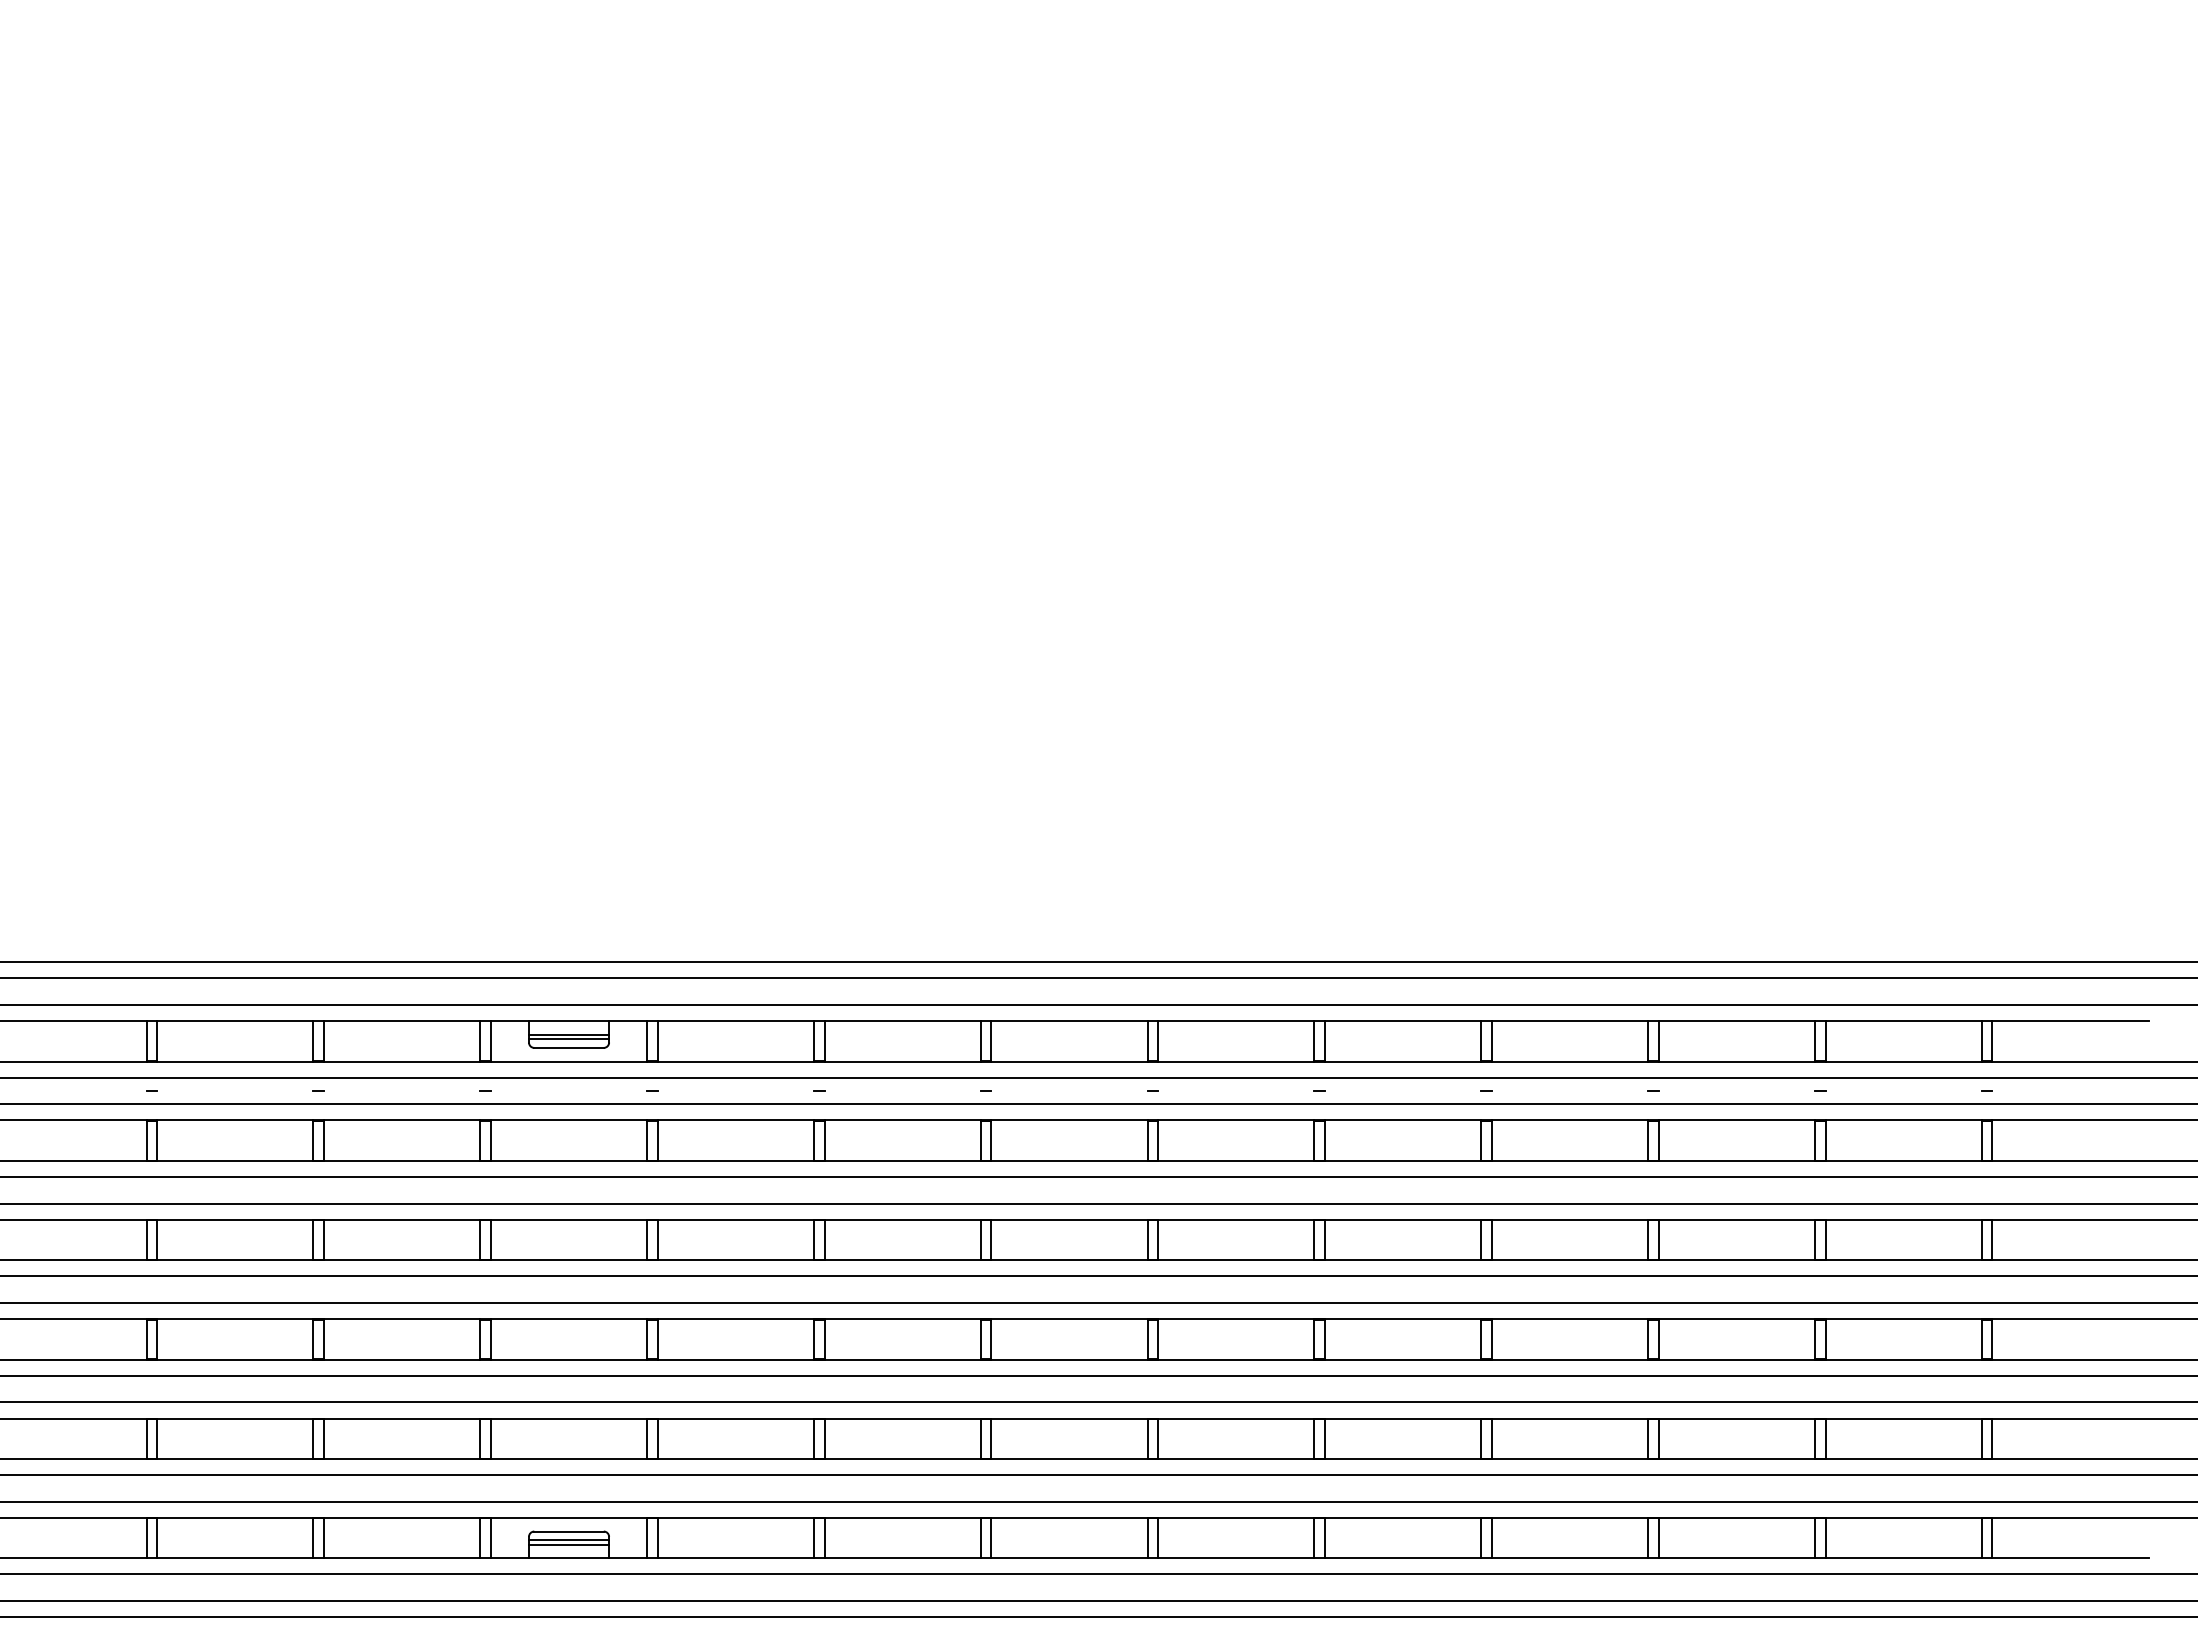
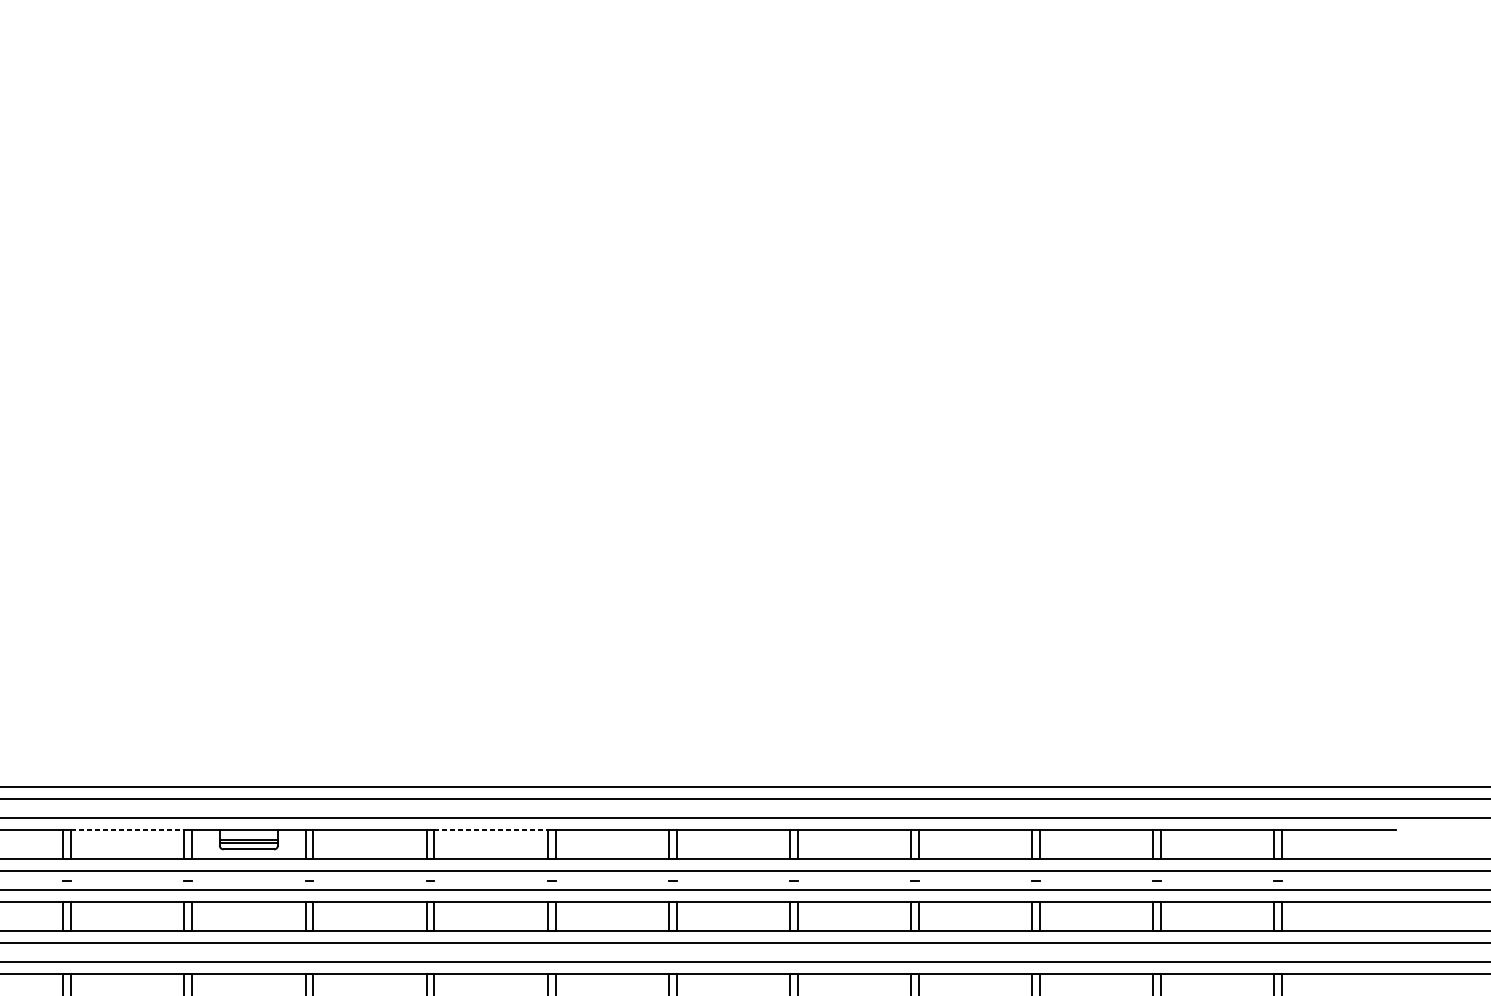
line: (402, 1021) -> (127, 830), solid -> dashed
line: (903, 1021) -> (491, 830), solid -> dashed

